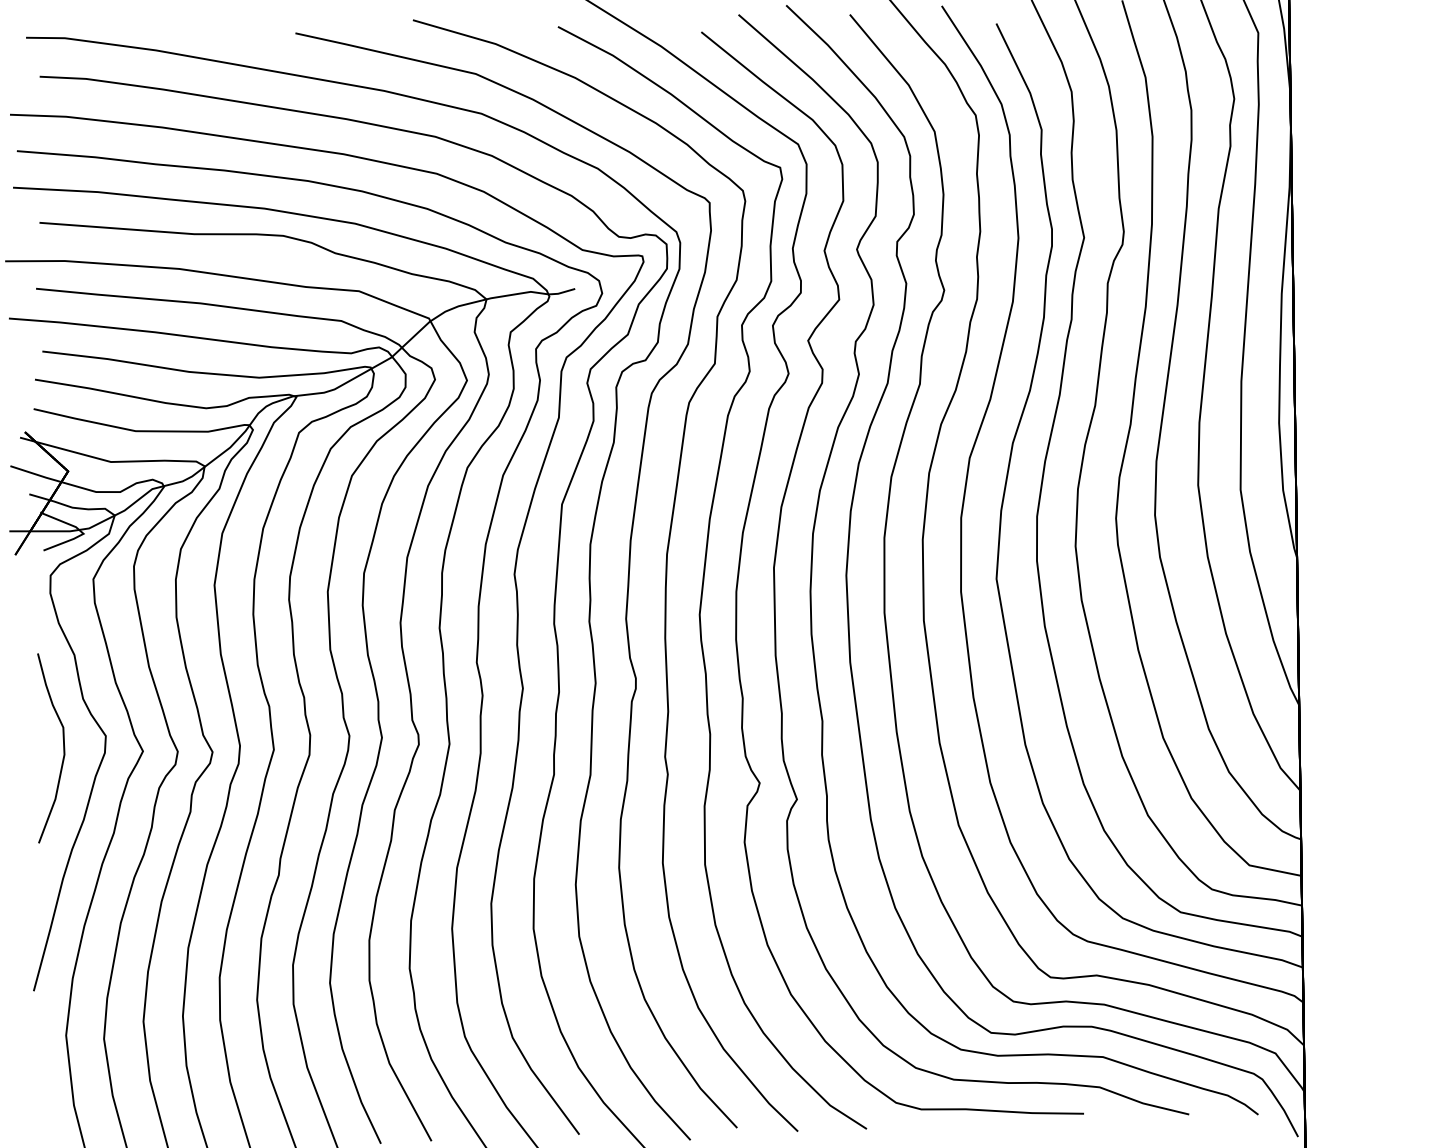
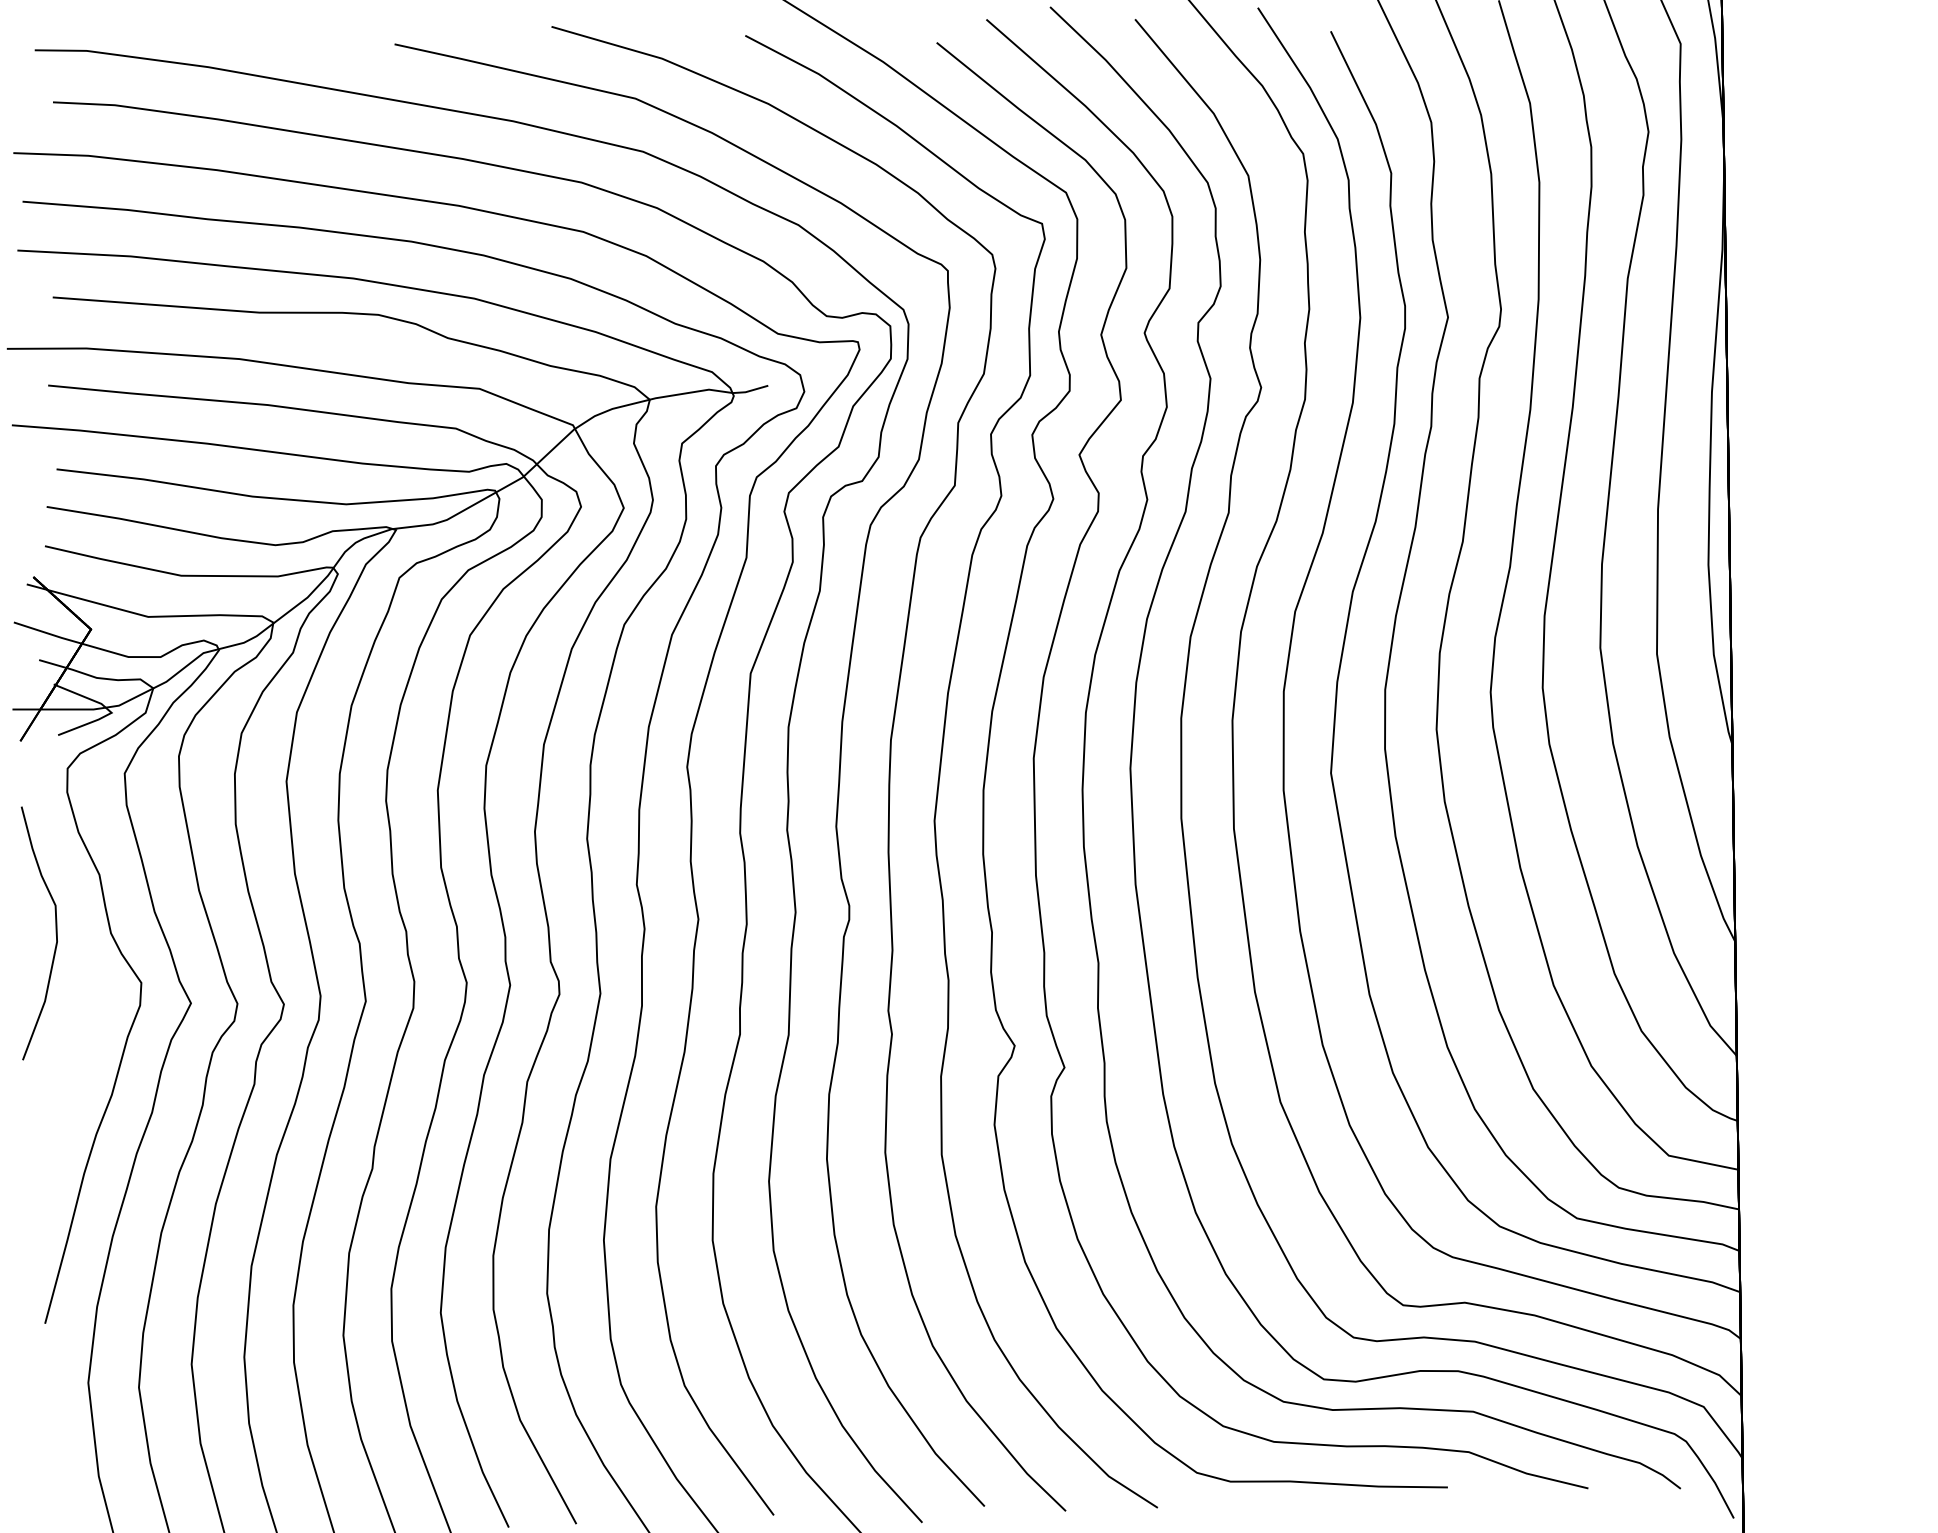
curve: (63, 748) -> (55, 933), moved

